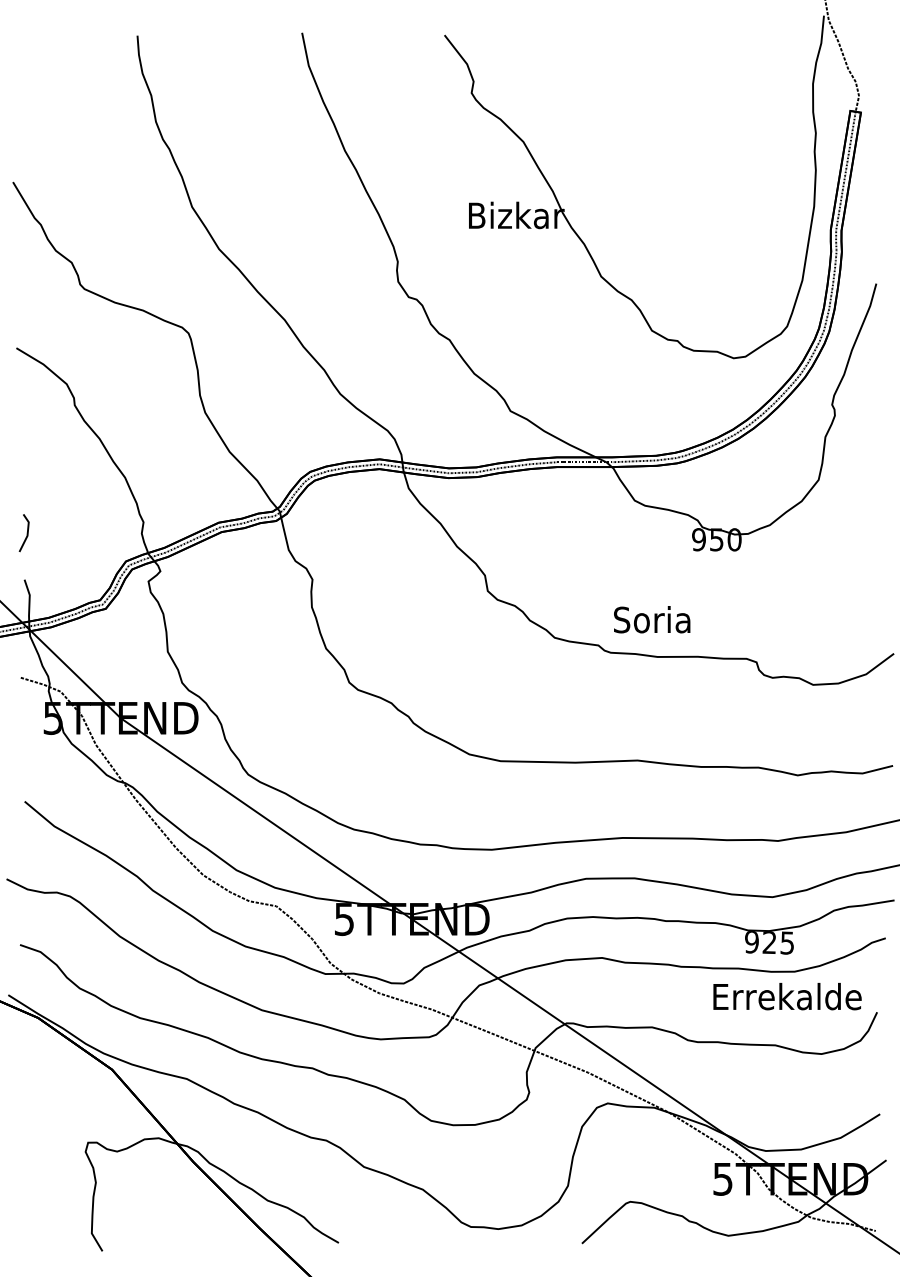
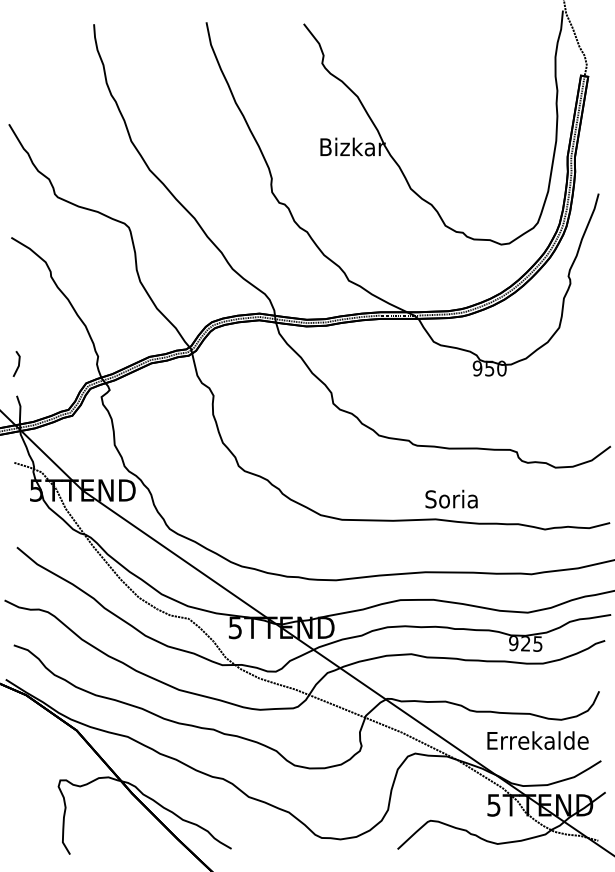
text: (652, 618) -> (451, 498), moved
text: (786, 996) -> (537, 740), moved

